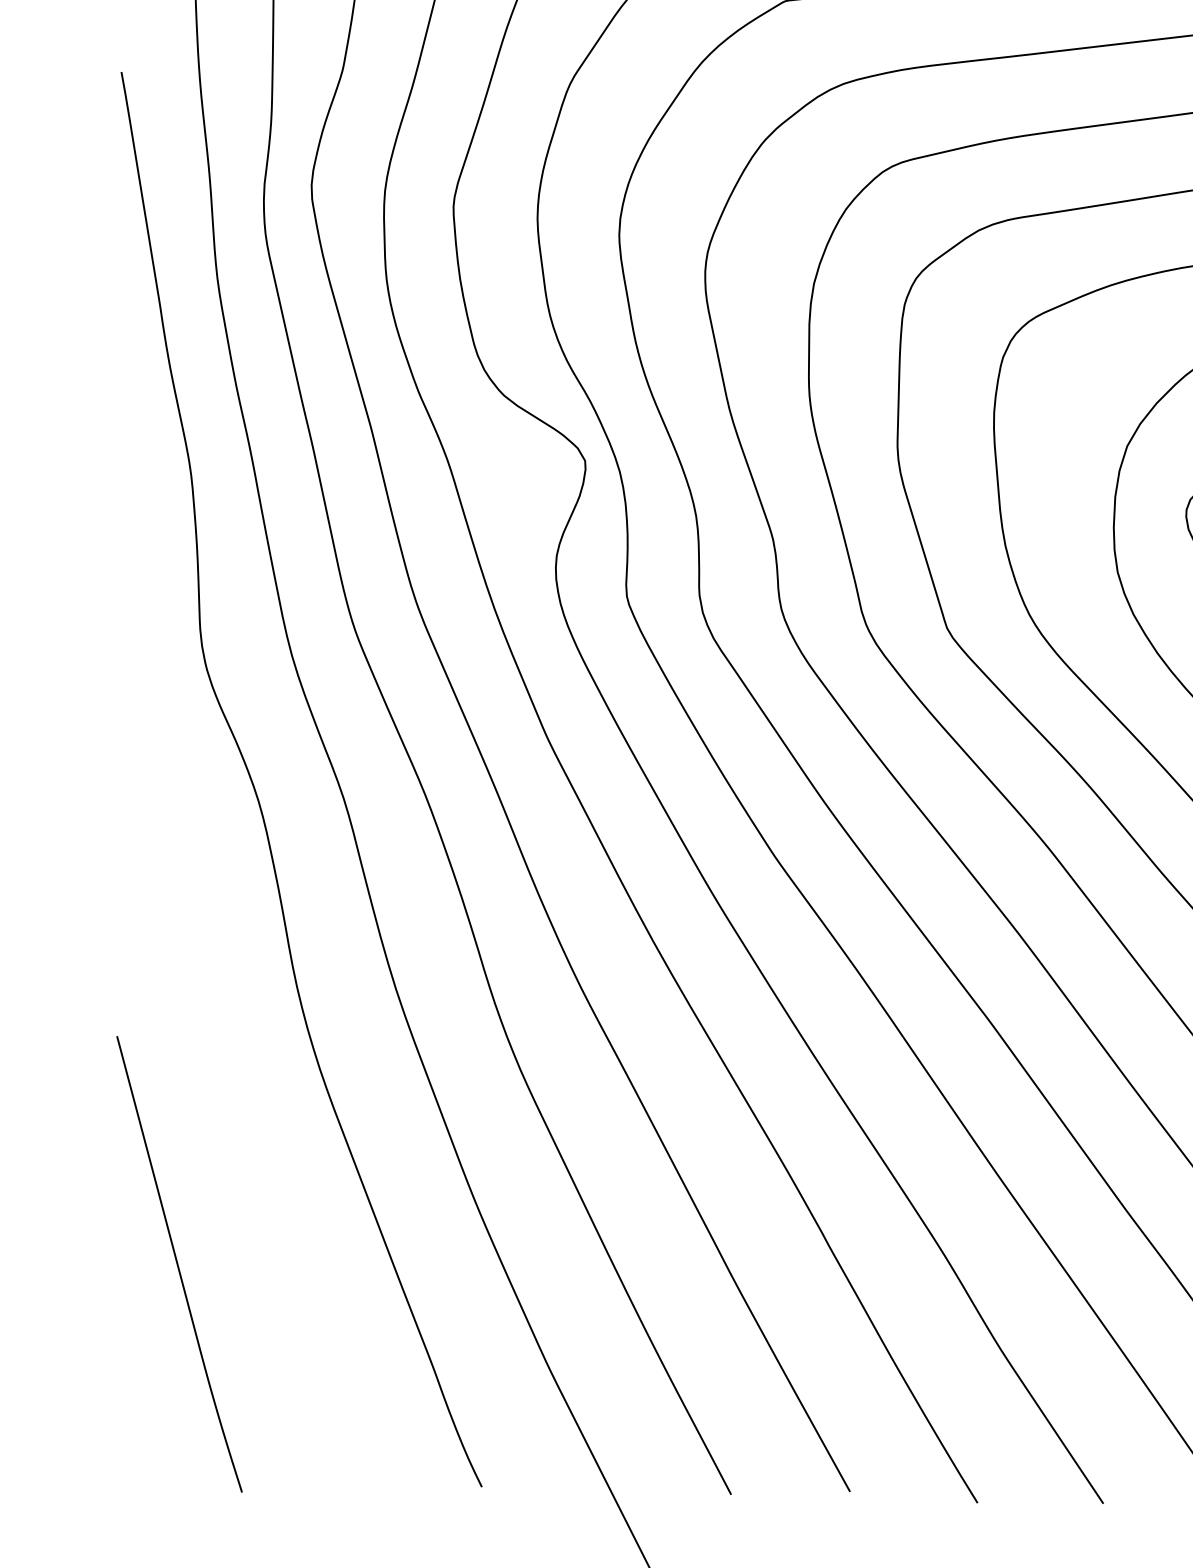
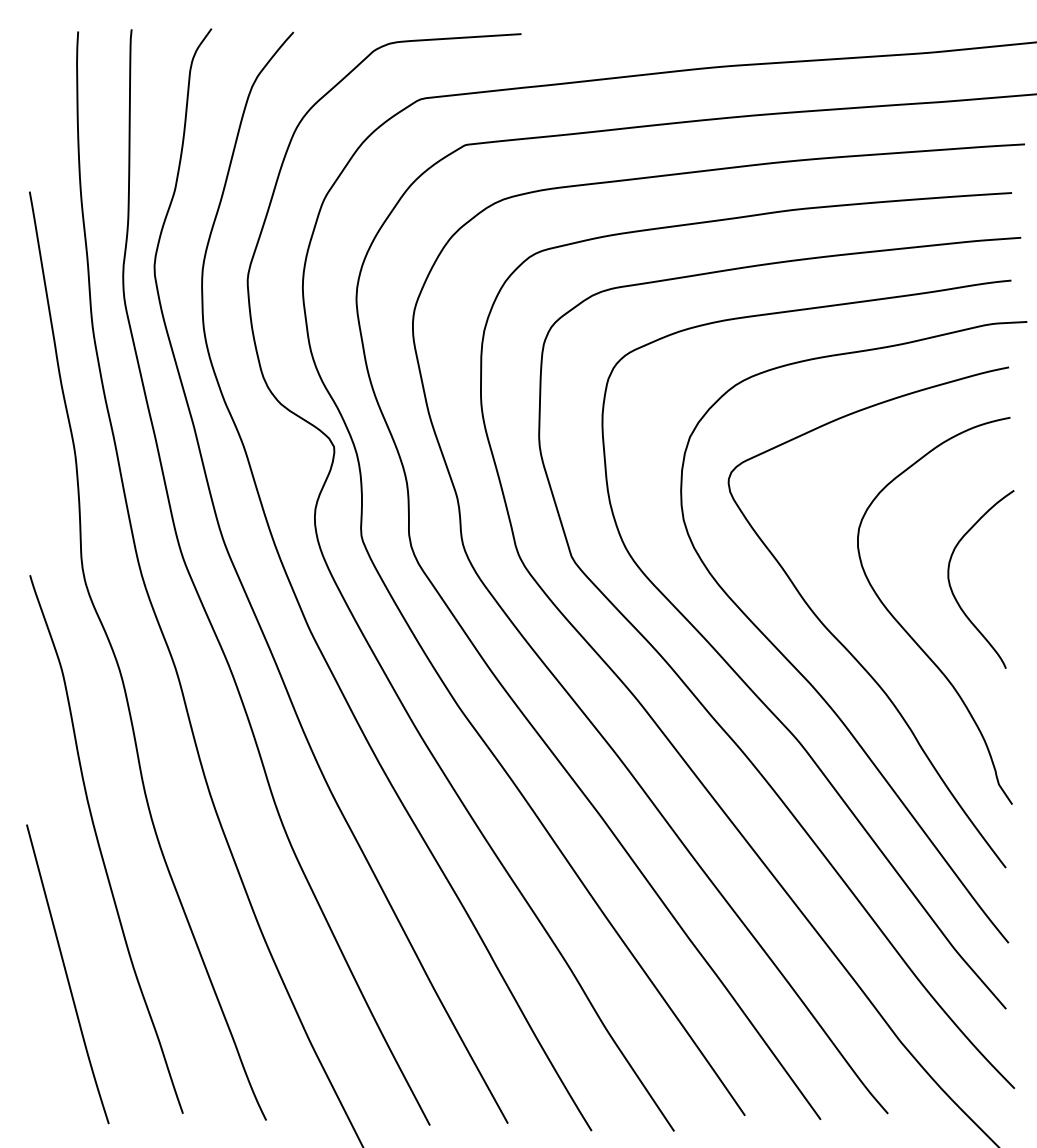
curve: (229, 1069) -> (100, 846), added

